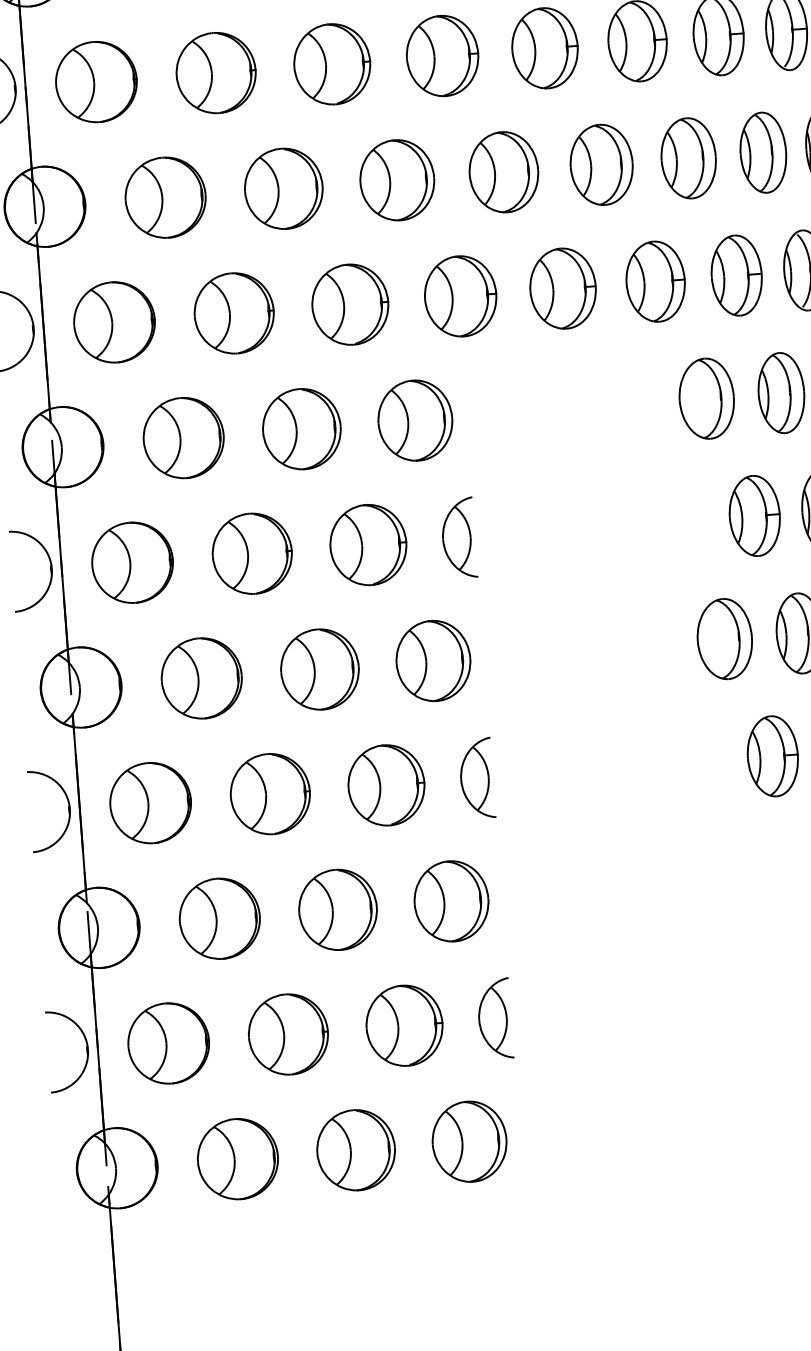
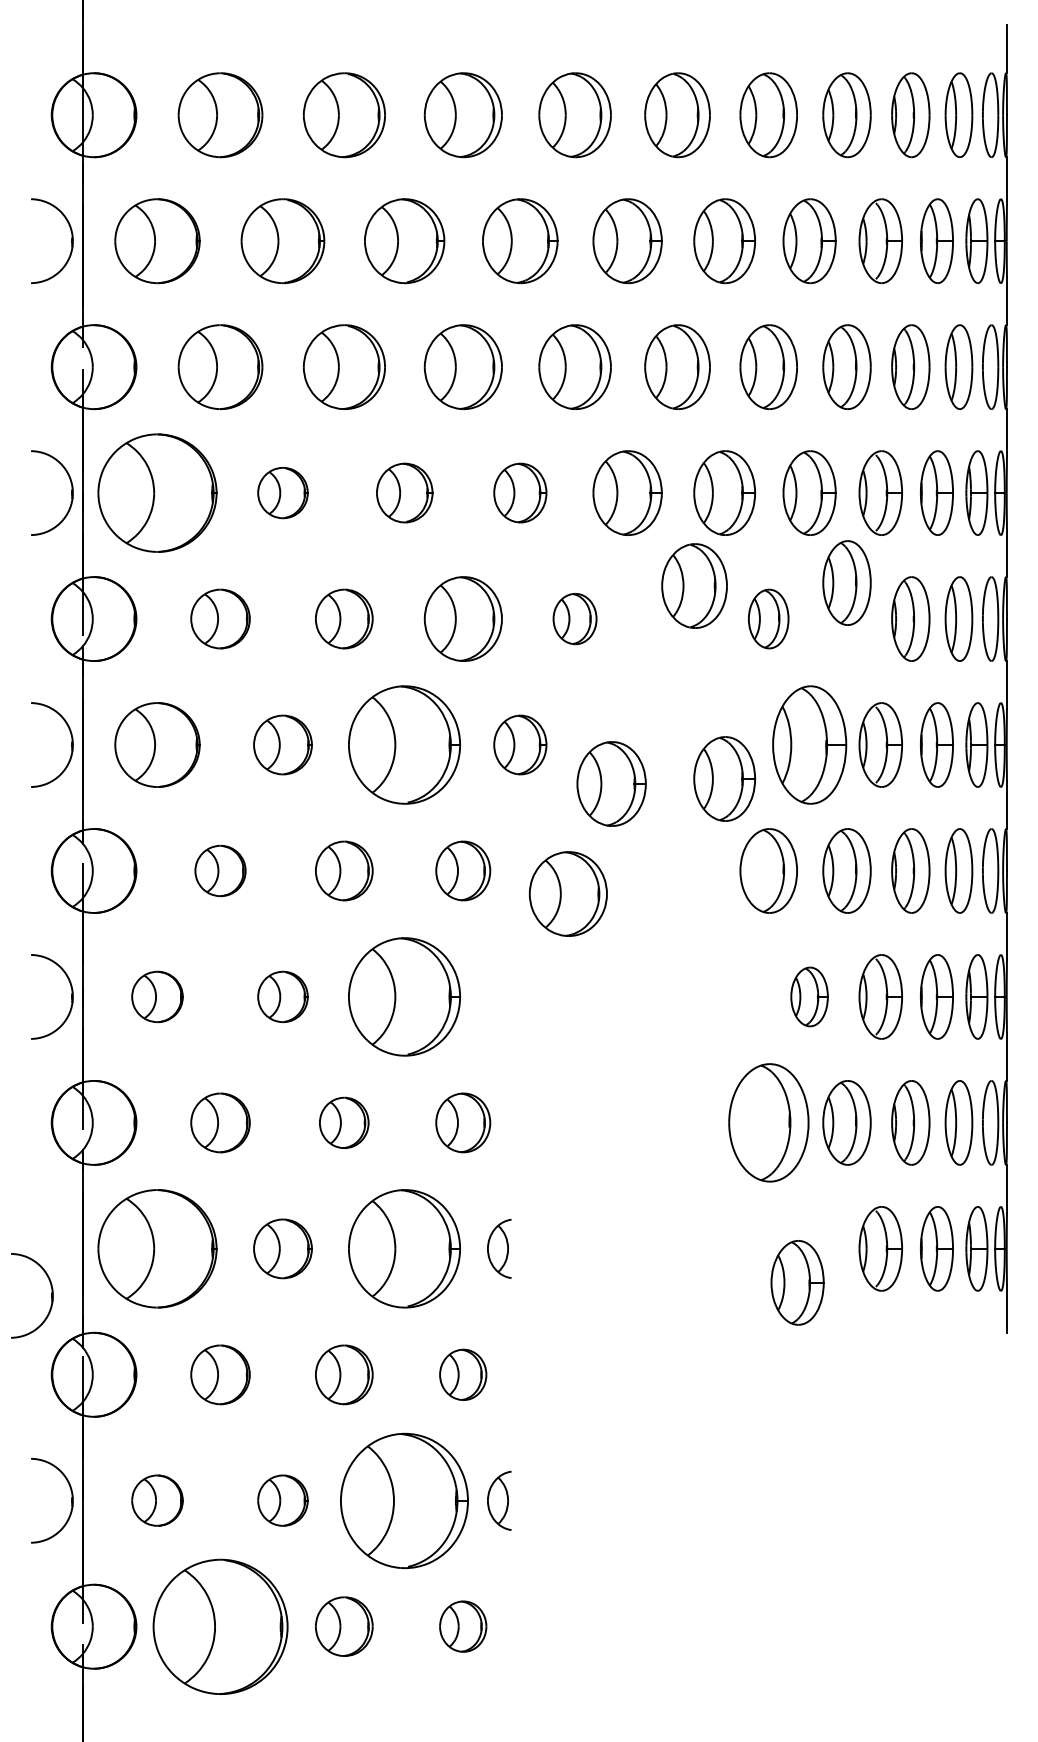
part: (442, 55) -> (520, 492), size x0.7
part: (332, 63) -> (404, 492), size x0.7
part: (215, 72) -> (282, 492), size x0.6
part: (96, 81) -> (157, 492), size x1.4
part: (762, 152) -> (846, 582), moved
part: (688, 157) -> (768, 618), size x0.7
part: (601, 164) -> (694, 585), moved
part: (503, 171) -> (574, 618), size x0.6
part: (282, 188) -> (343, 618), size x0.7
part: (165, 197) -> (220, 618), size x0.7
part: (736, 275) -> (809, 744), size x1.4
part: (655, 281) -> (724, 778), moved
part: (562, 288) -> (611, 783), moved
part: (460, 295) -> (520, 744), size x0.7
part: (350, 304) -> (404, 744), size x1.4
part: (233, 312) -> (282, 744), size x0.7
part: (414, 420) -> (462, 870), size x0.7
part: (300, 428) -> (343, 870), size x0.7
part: (516, 434) -> (567, 893), added
part: (183, 437) -> (220, 870), size x0.6
part: (754, 515) -> (809, 996), size x0.7
part: (458, 537) -> (499, 996), removed
part: (368, 544) -> (404, 996), size x1.4
part: (251, 553) -> (282, 996), size x0.6
part: (132, 562) -> (157, 996), size x0.6
part: (724, 638) -> (768, 1122), size x1.4
part: (432, 660) -> (462, 1122), size x0.7
part: (319, 669) -> (343, 1122), size x0.6
part: (201, 678) -> (220, 1122), size x0.7
part: (772, 756) -> (797, 1282), moved
part: (476, 778) -> (499, 1248), size x0.7
part: (386, 785) -> (404, 1248), size x1.4
part: (269, 793) -> (282, 1248), size x0.7
part: (150, 802) -> (157, 1248), size x1.4
part: (68, 808) -> (51, 1295), moved
part: (450, 901) -> (462, 1374), size x0.6
part: (337, 909) -> (343, 1374), size x0.7
part: (219, 918) -> (220, 1374), size x0.7
part: (495, 1018) -> (499, 1500), size x0.7
part: (404, 1025) -> (404, 1500), size x1.6
part: (287, 1034) -> (282, 1500), size x0.6
part: (168, 1043) -> (157, 1500), size x0.6
part: (468, 1141) -> (462, 1626), size x0.6
part: (355, 1150) -> (343, 1626), size x0.7
part: (237, 1158) -> (220, 1626), size x1.6

